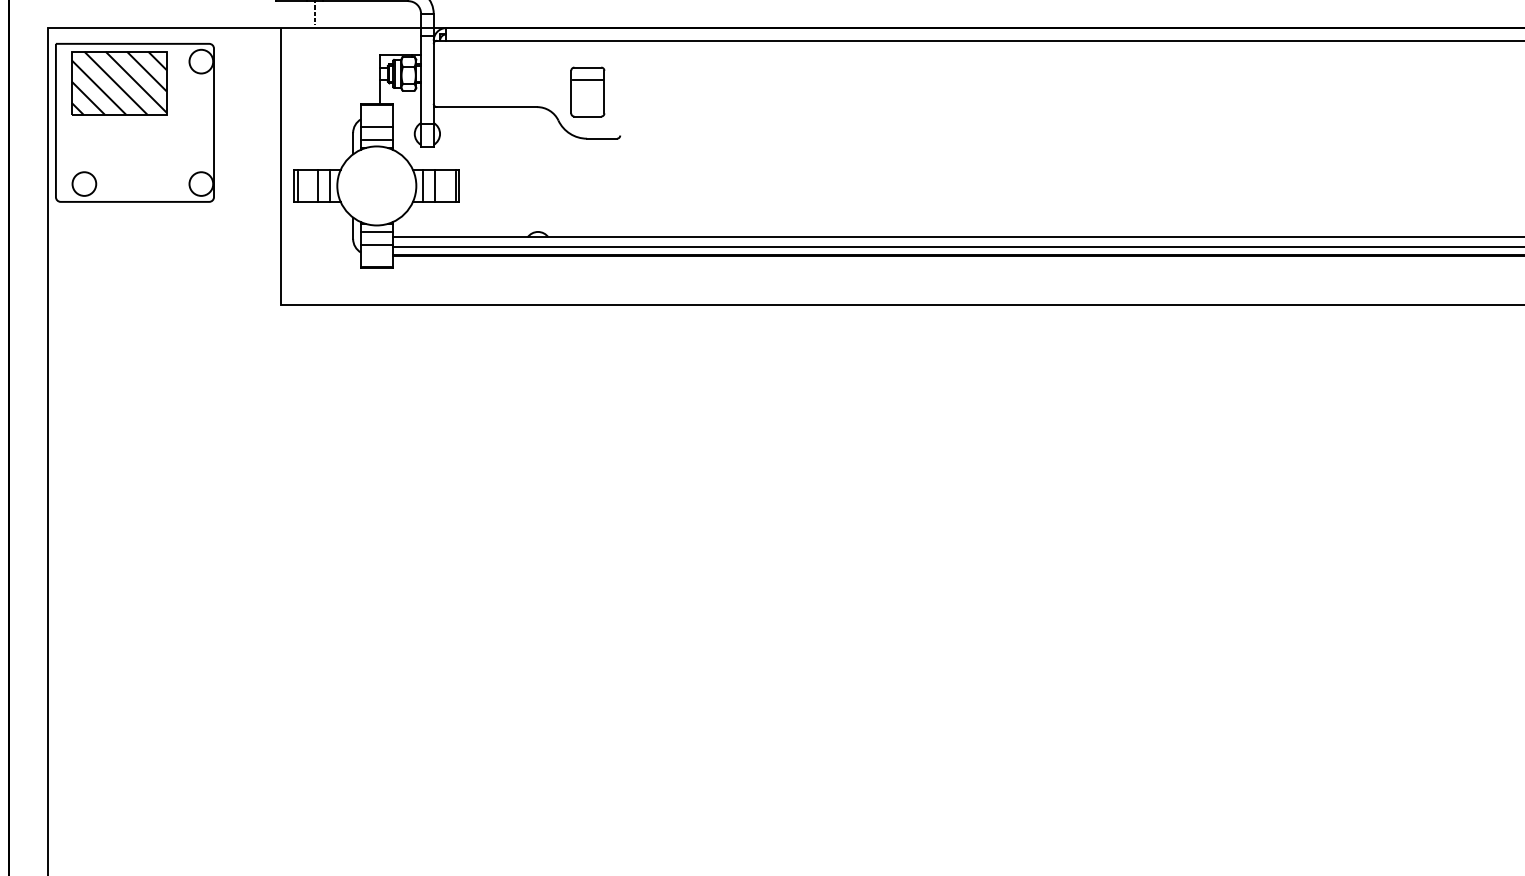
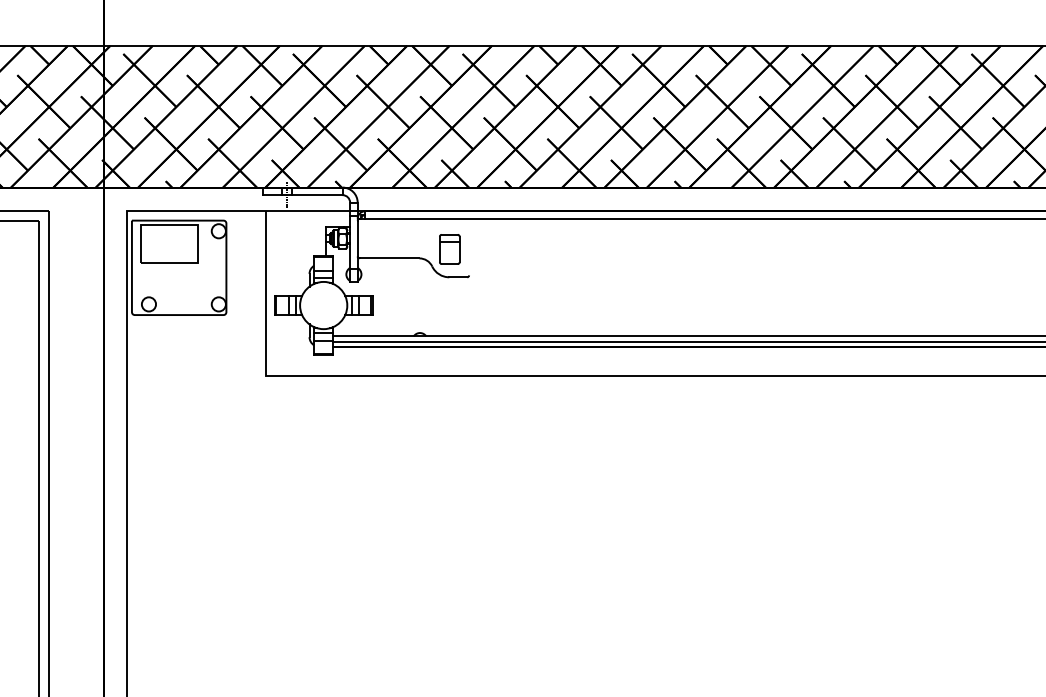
hatch: (118, 83) -> (169, 244), removed

